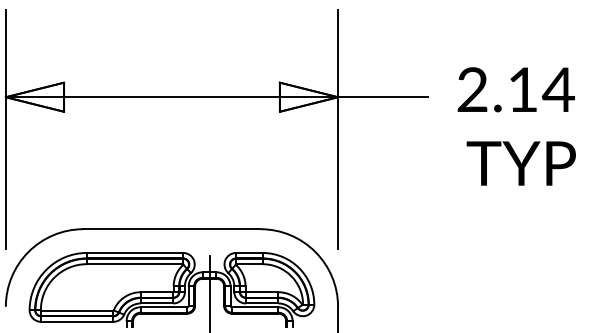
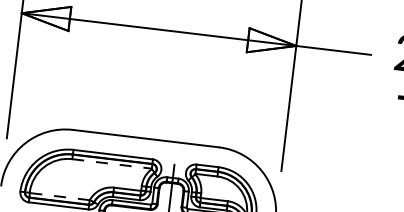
line: (135, 264) -> (112, 164), solid -> dashed
line: (76, 310) -> (59, 196), solid -> dashed

